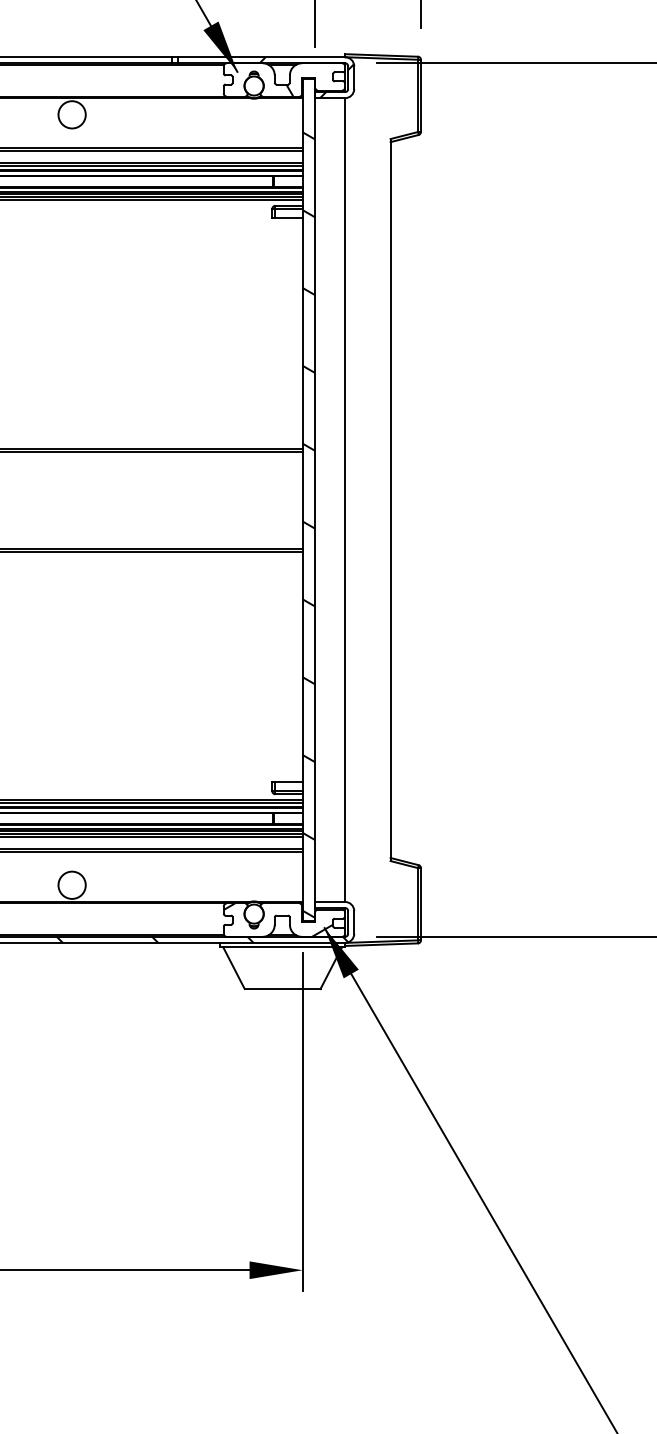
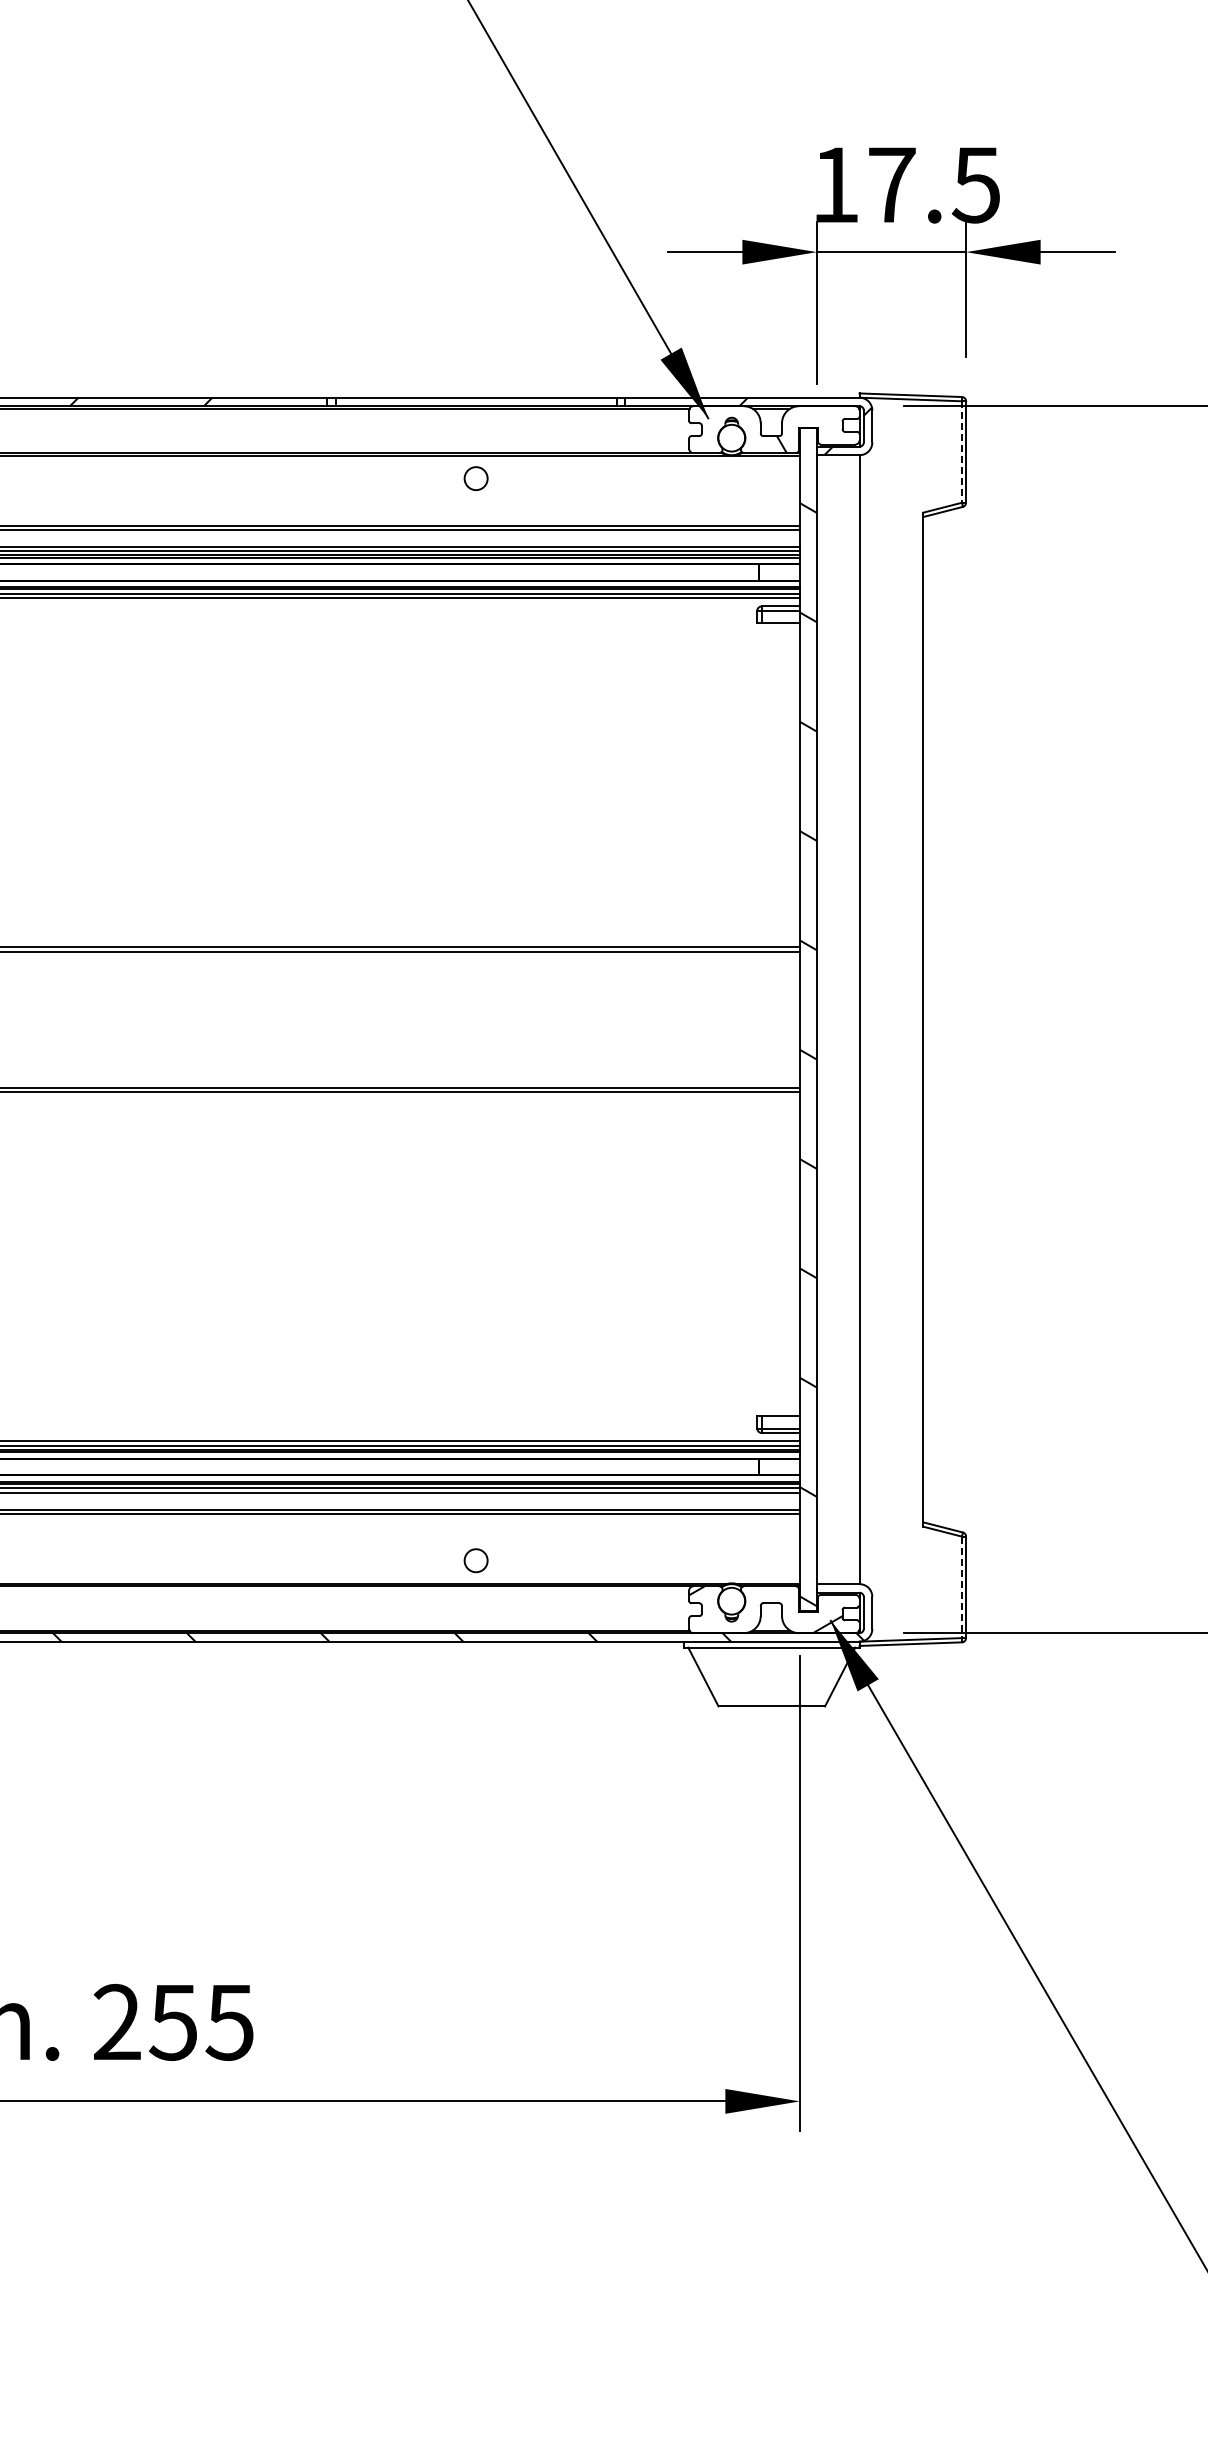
line: (417, 96) -> (961, 452), solid -> dashed
circle: (71, 114) -> (475, 478), size x0.6
circle: (71, 885) -> (475, 1560), size x0.6
line: (417, 904) -> (961, 1587), solid -> dashed

